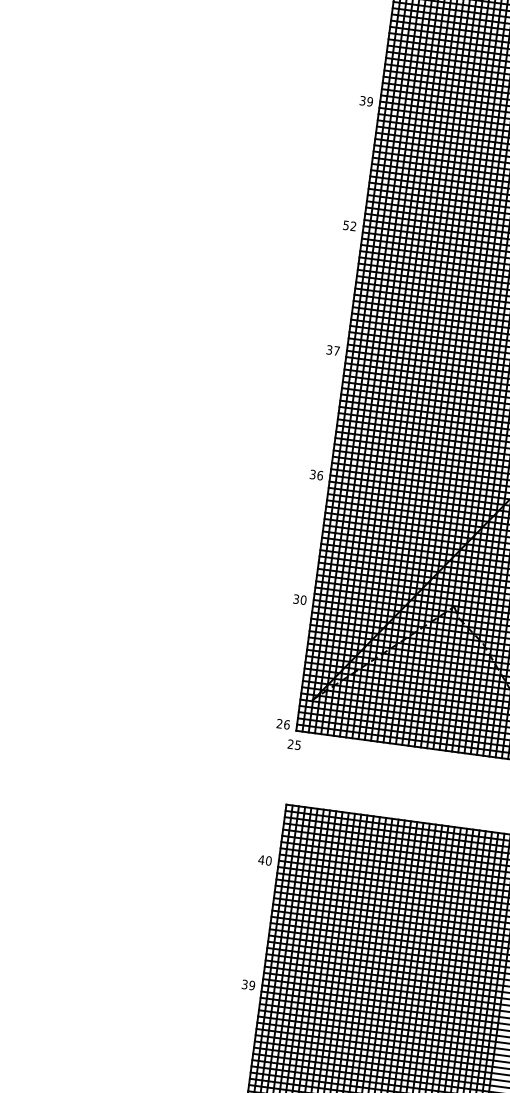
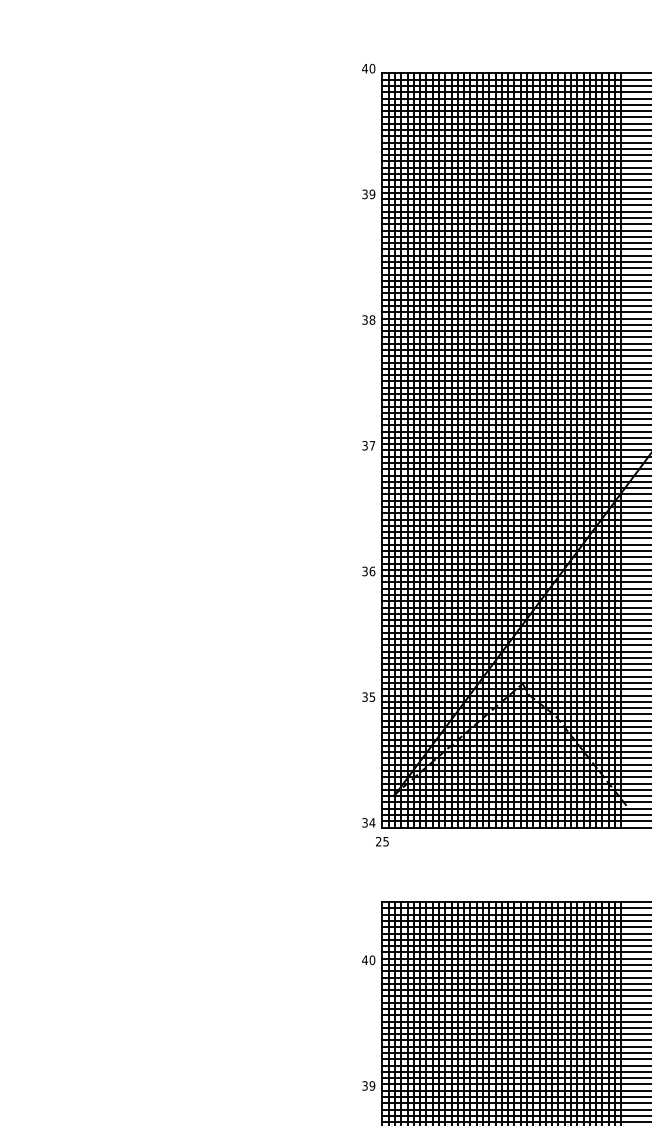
text: (349, 225) -> (368, 319), 52 -> 38
text: (303, 599) -> (372, 696), 30 -> 35
text: (283, 723) -> (368, 822), 26 -> 34

